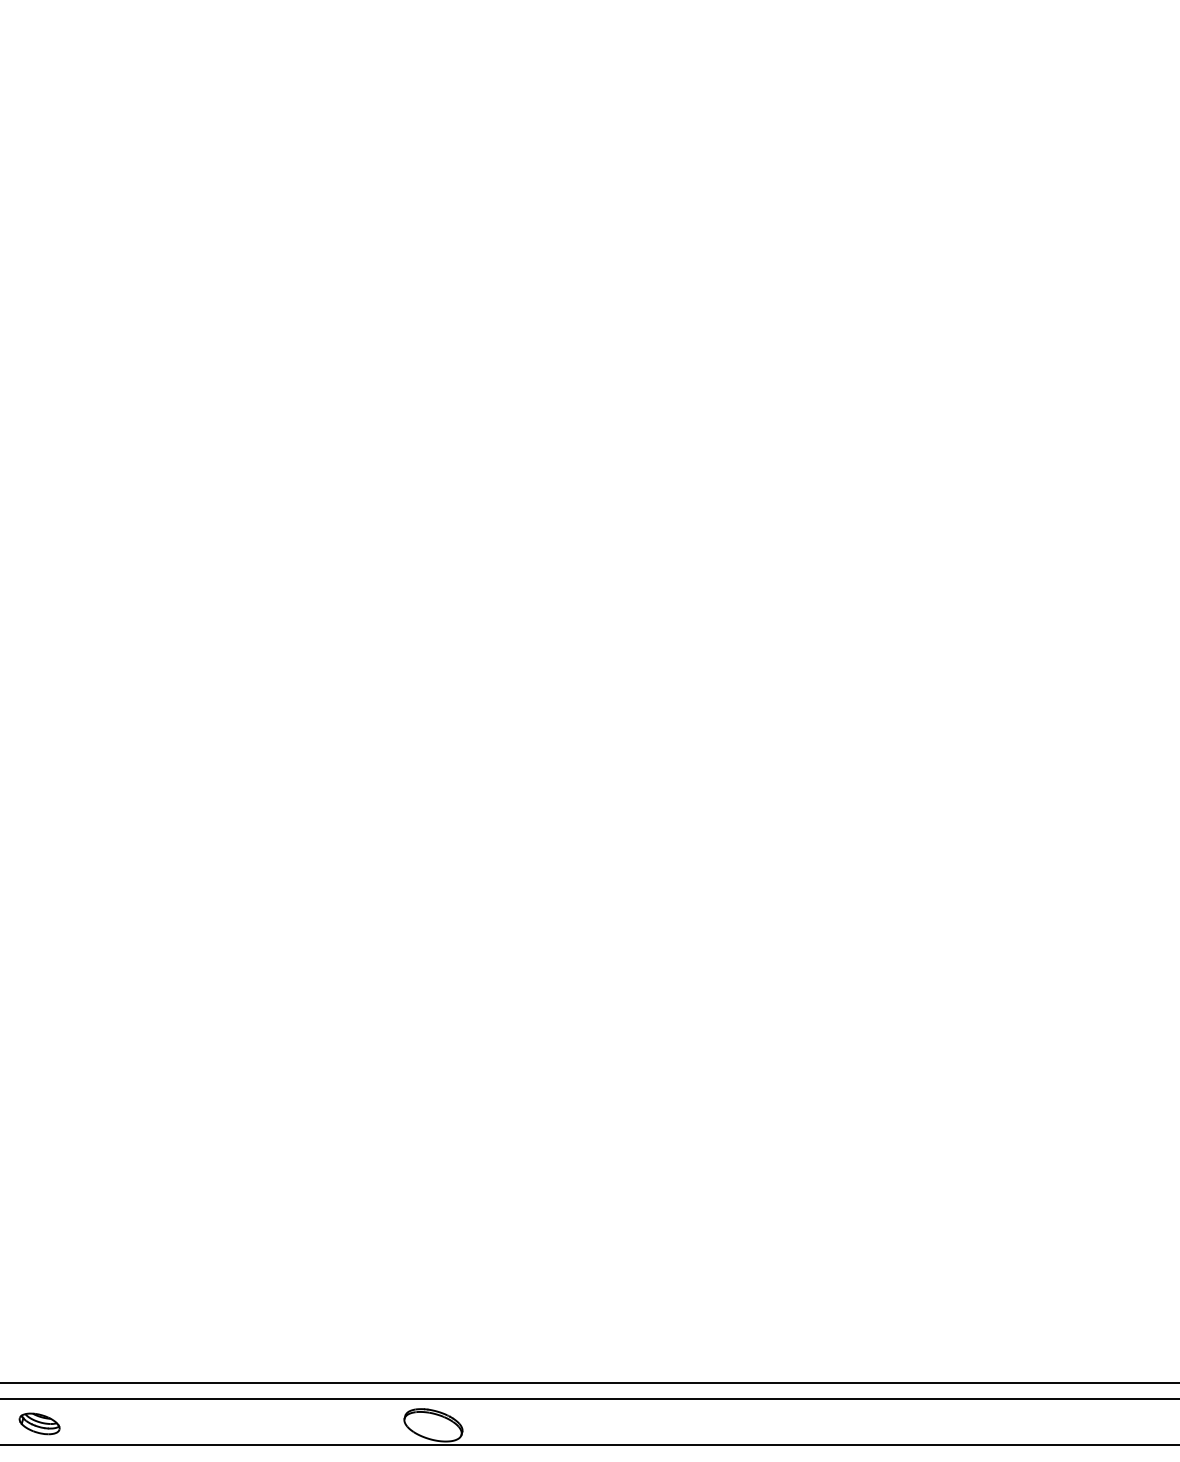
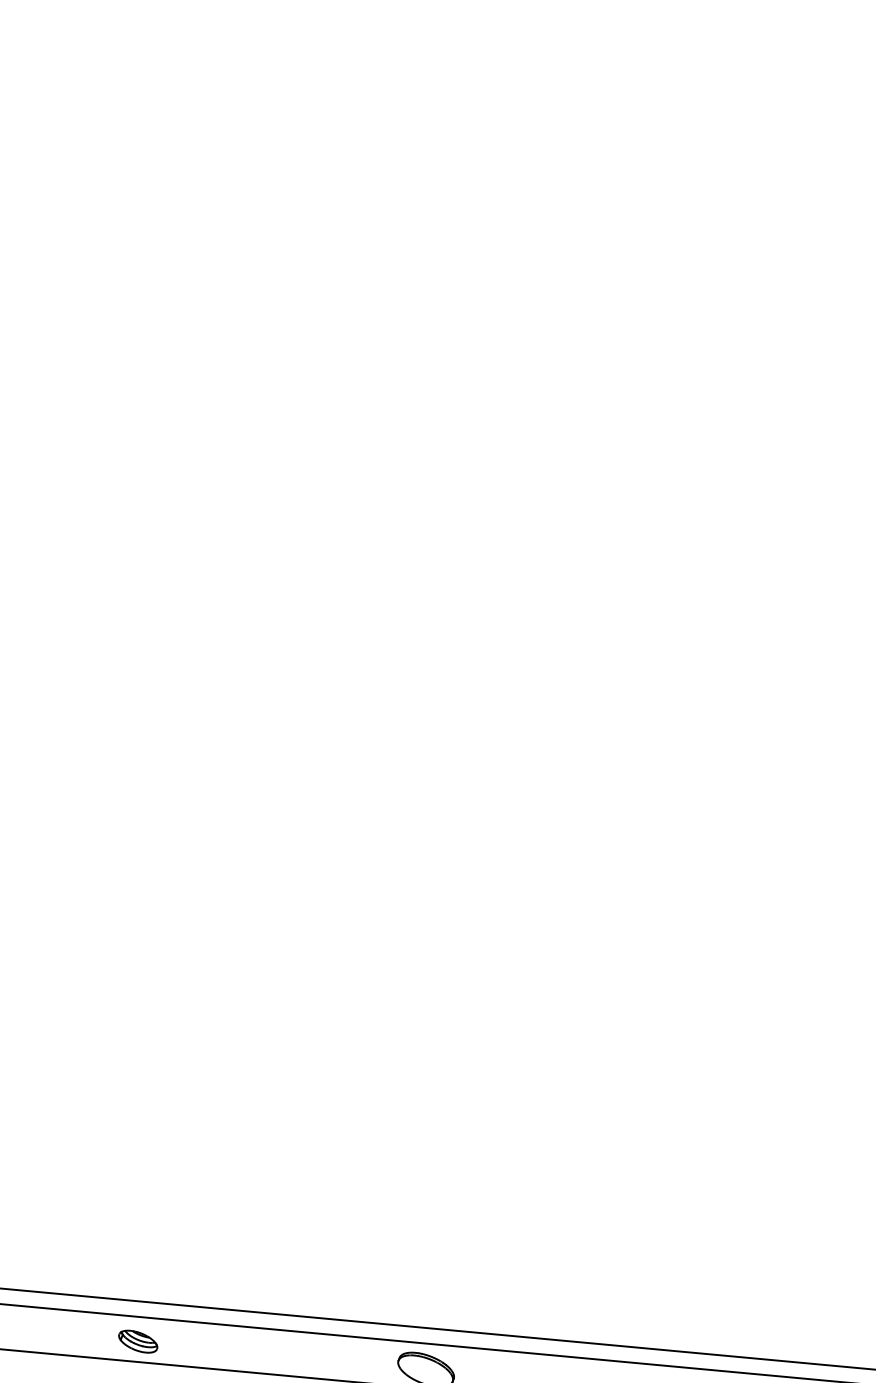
part: (39, 1423) -> (138, 1341), moved

